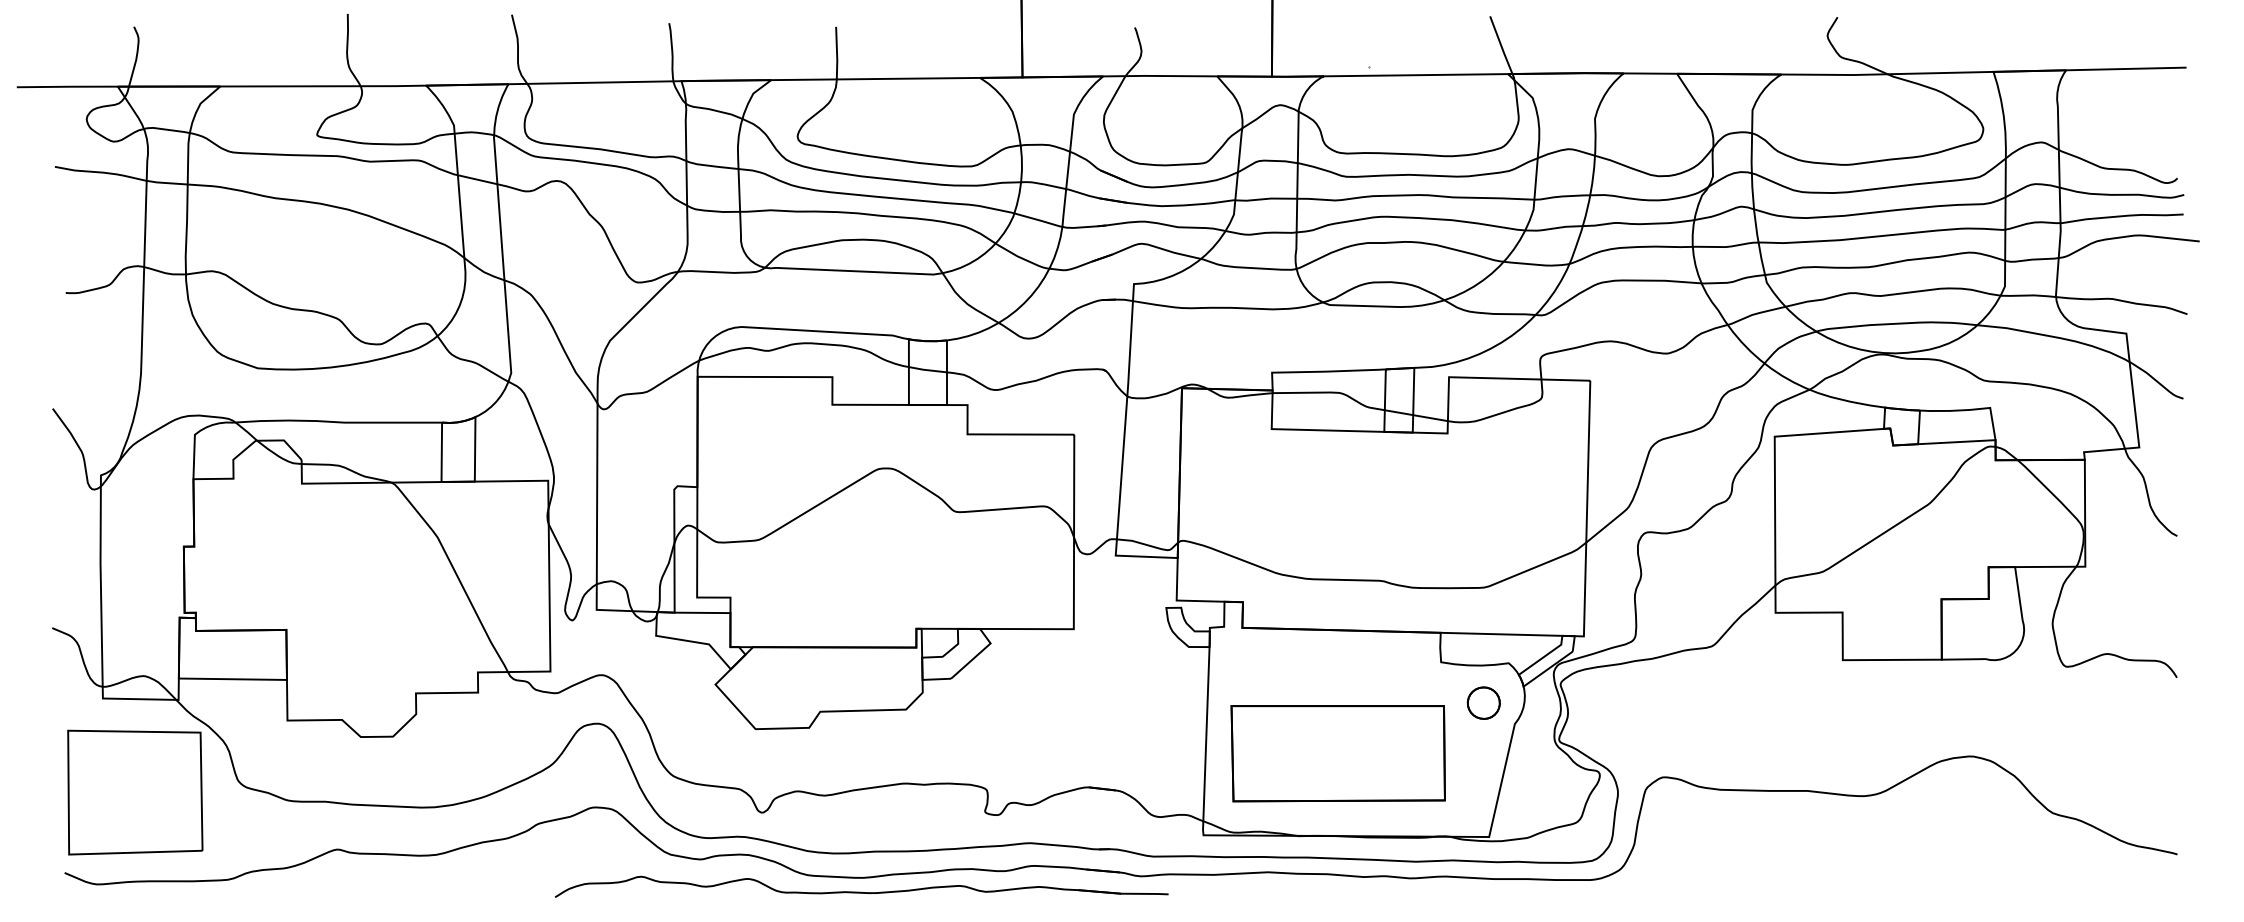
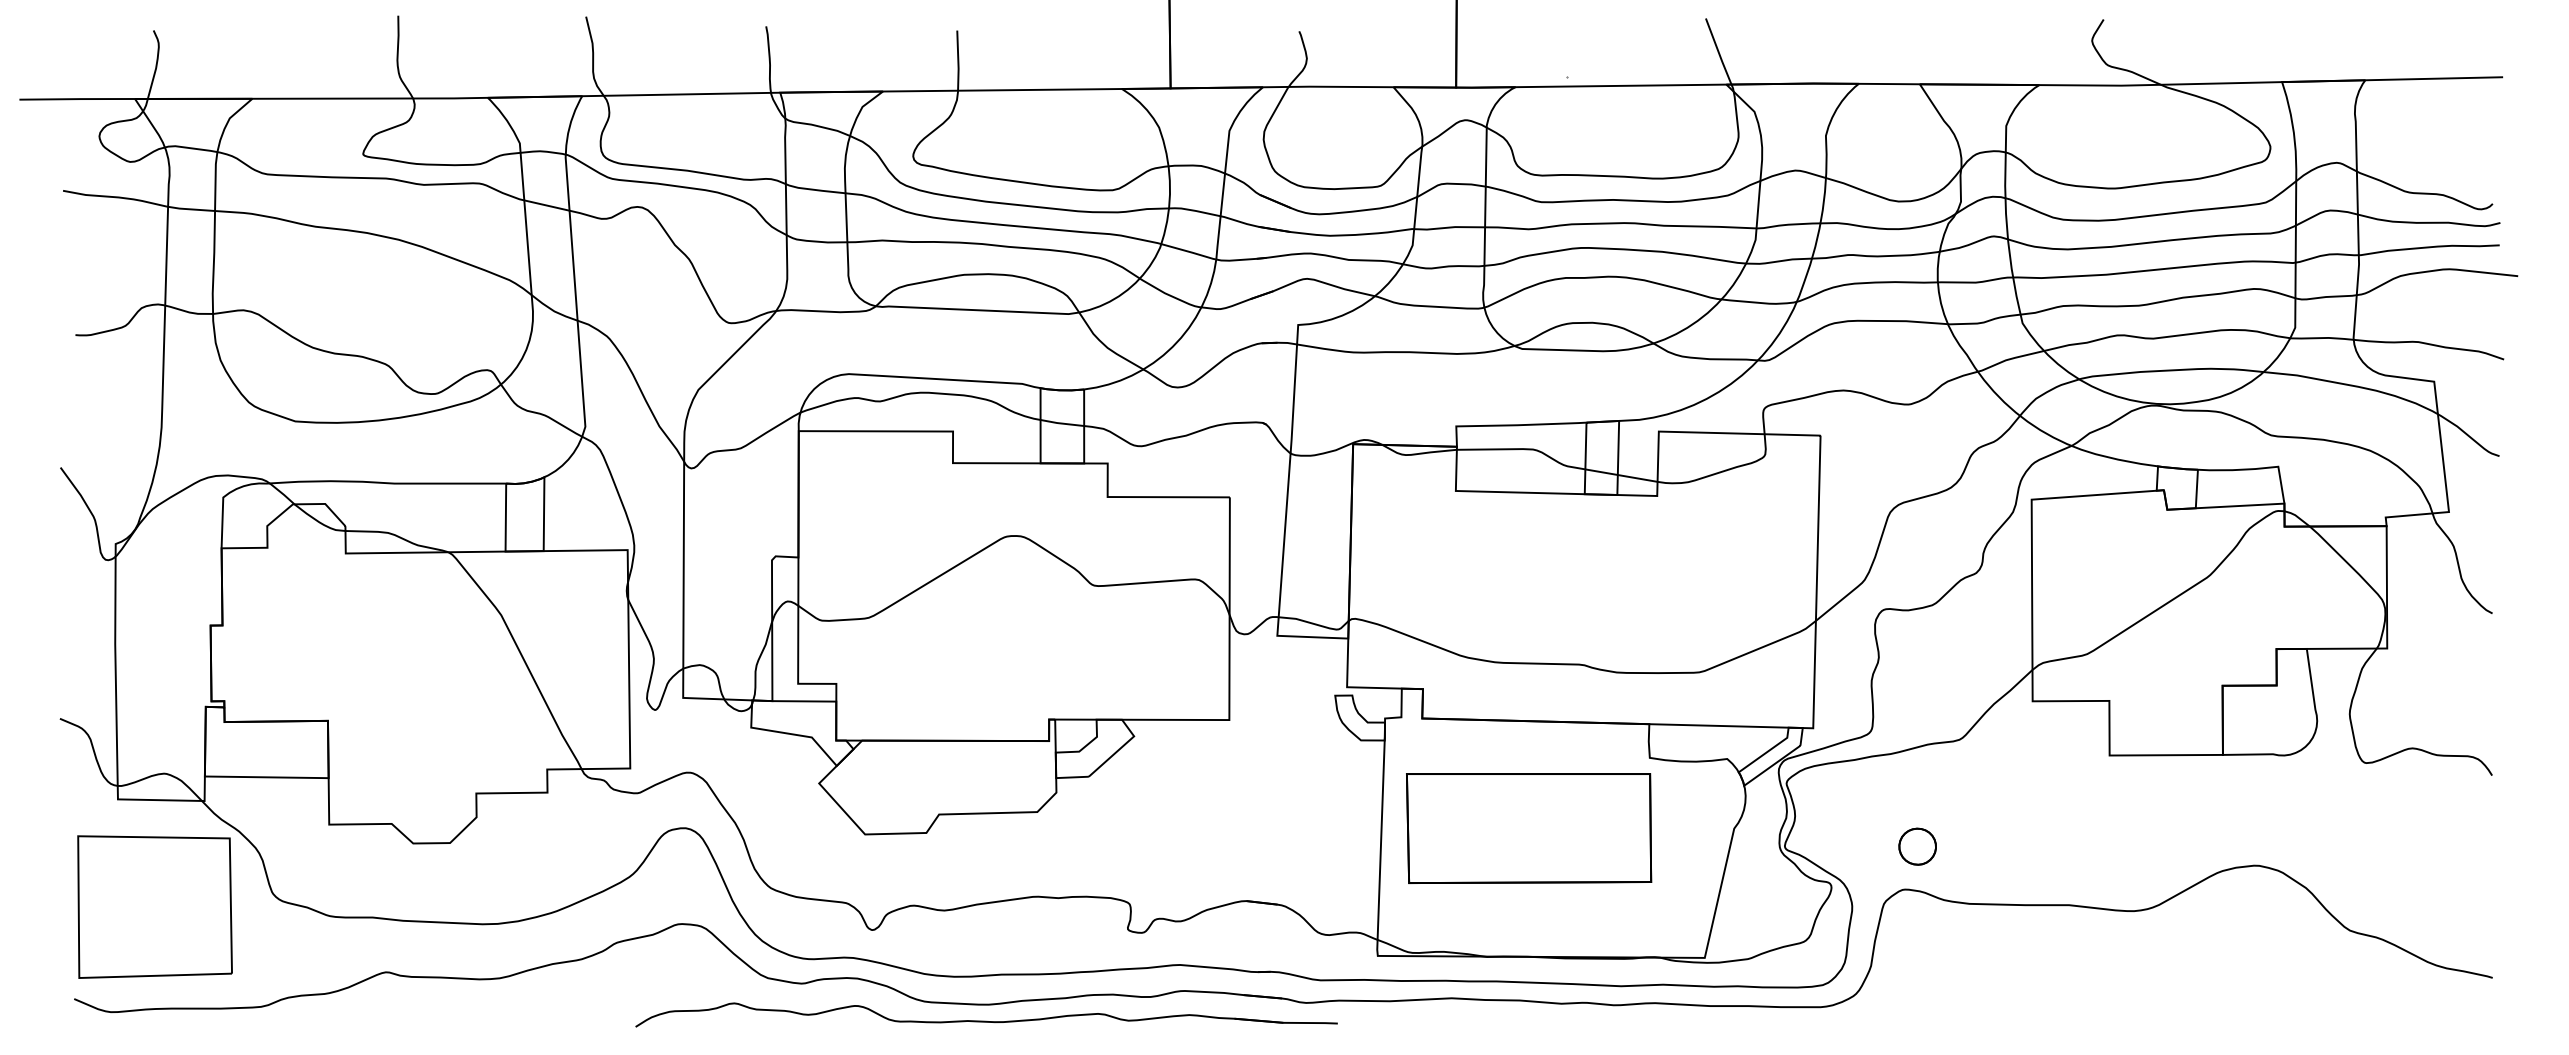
part: (1483, 702) -> (1917, 846), moved
part: (1338, 753) -> (1529, 828), moved

